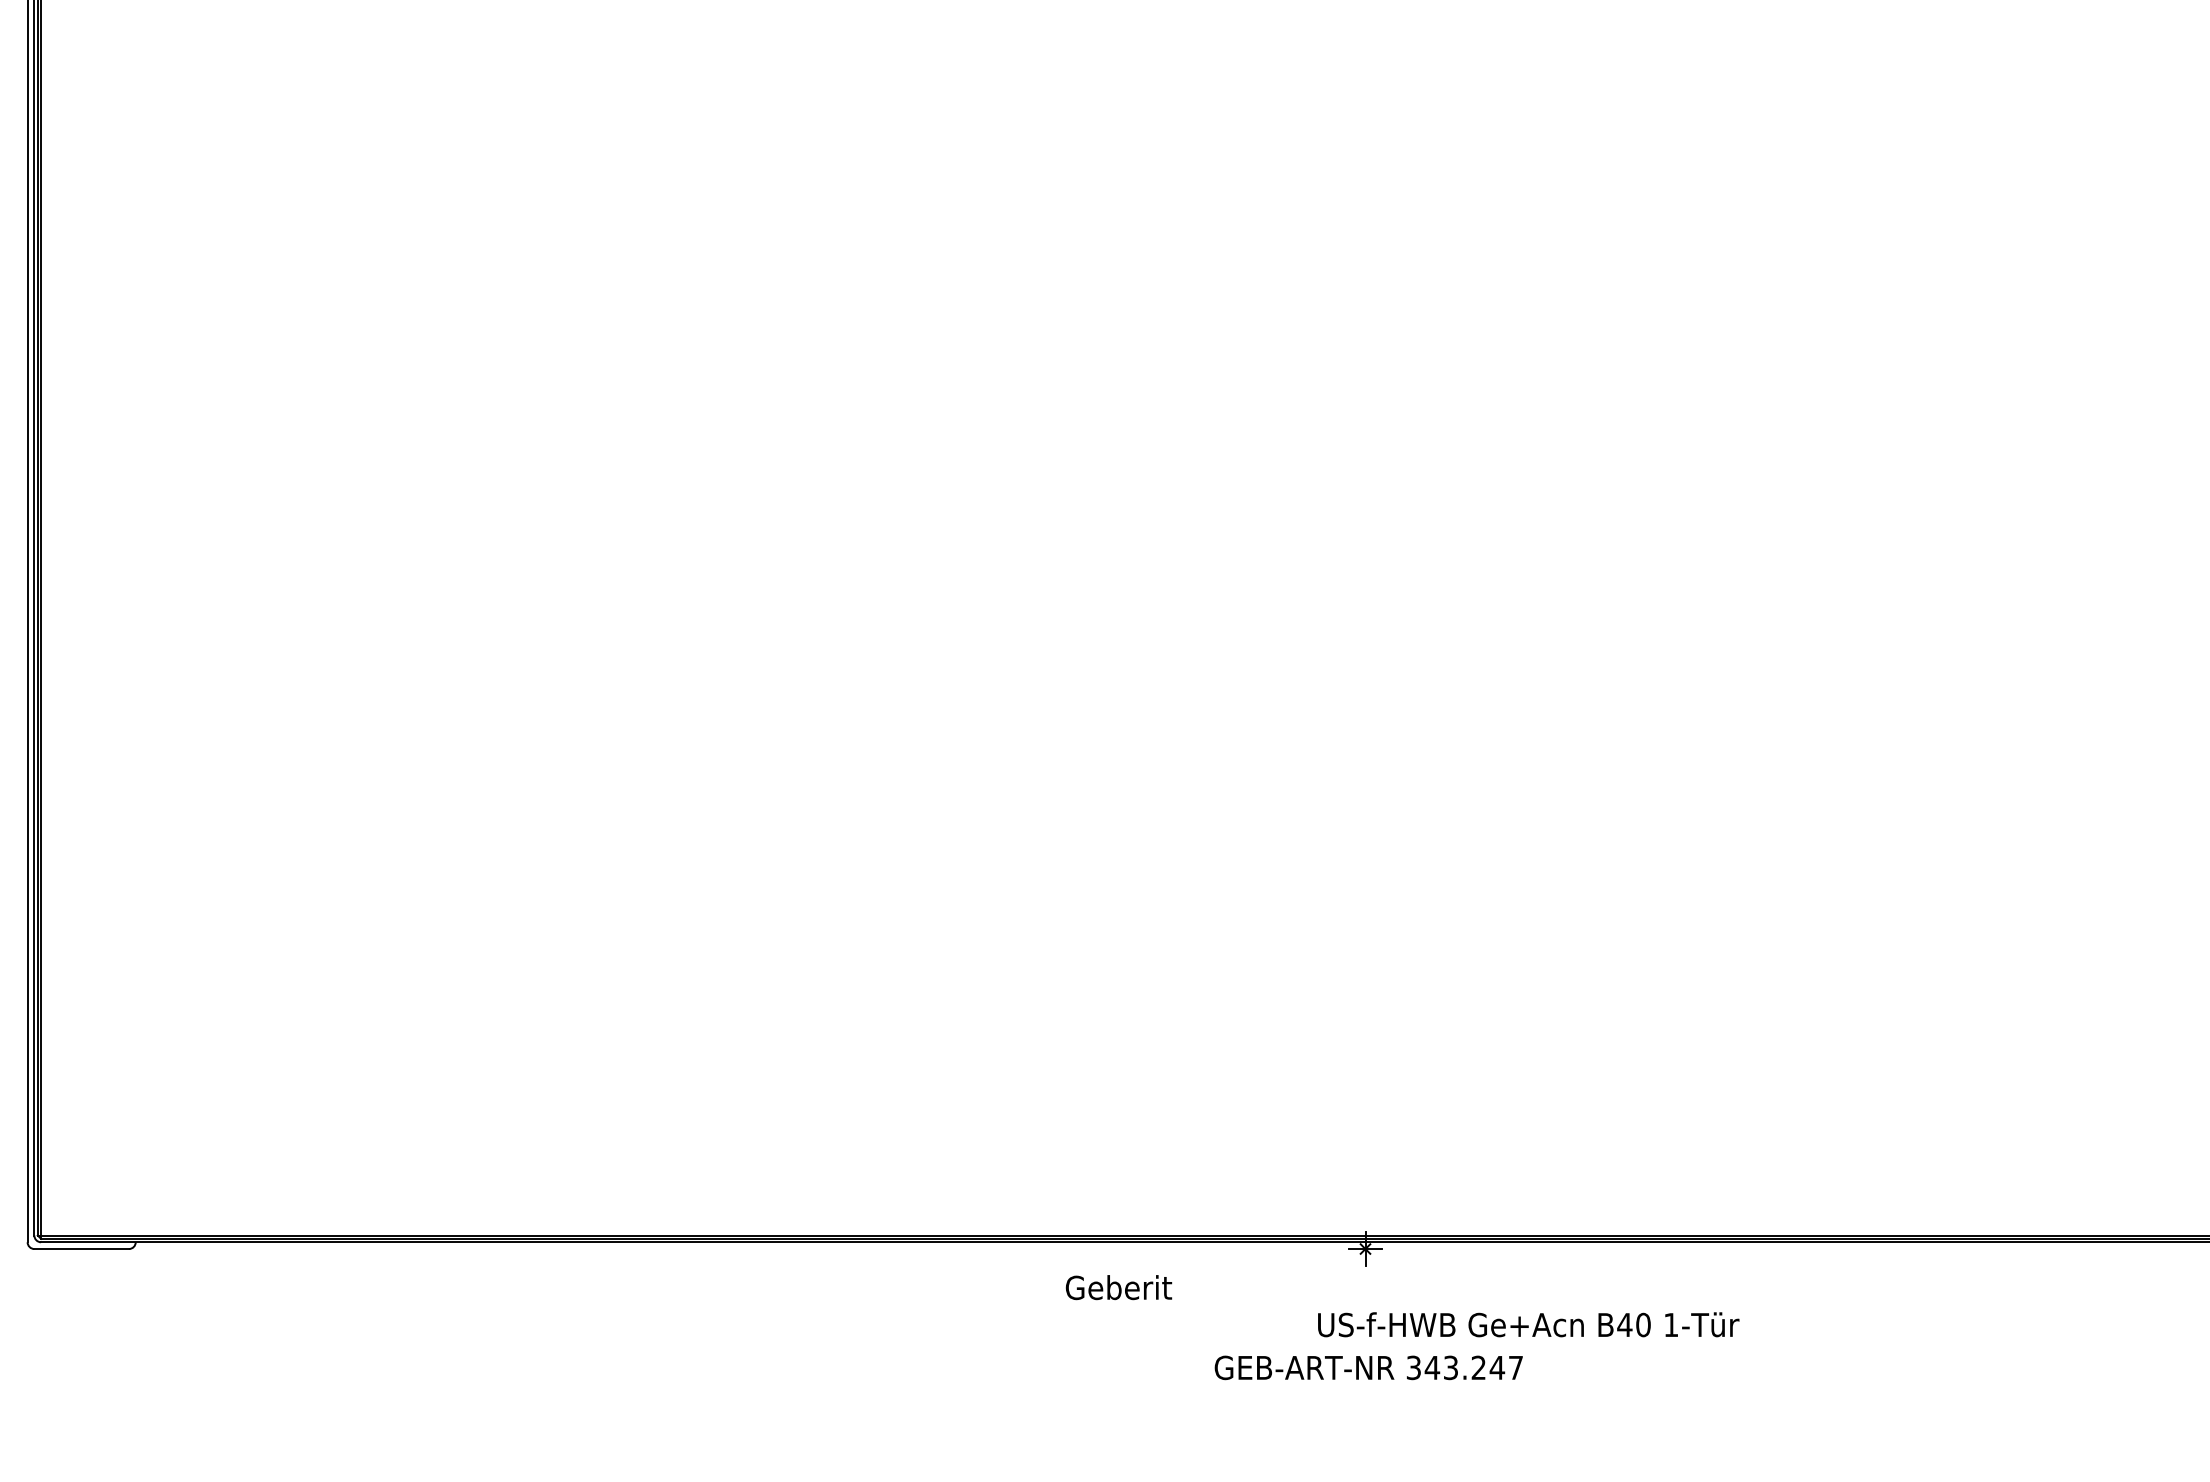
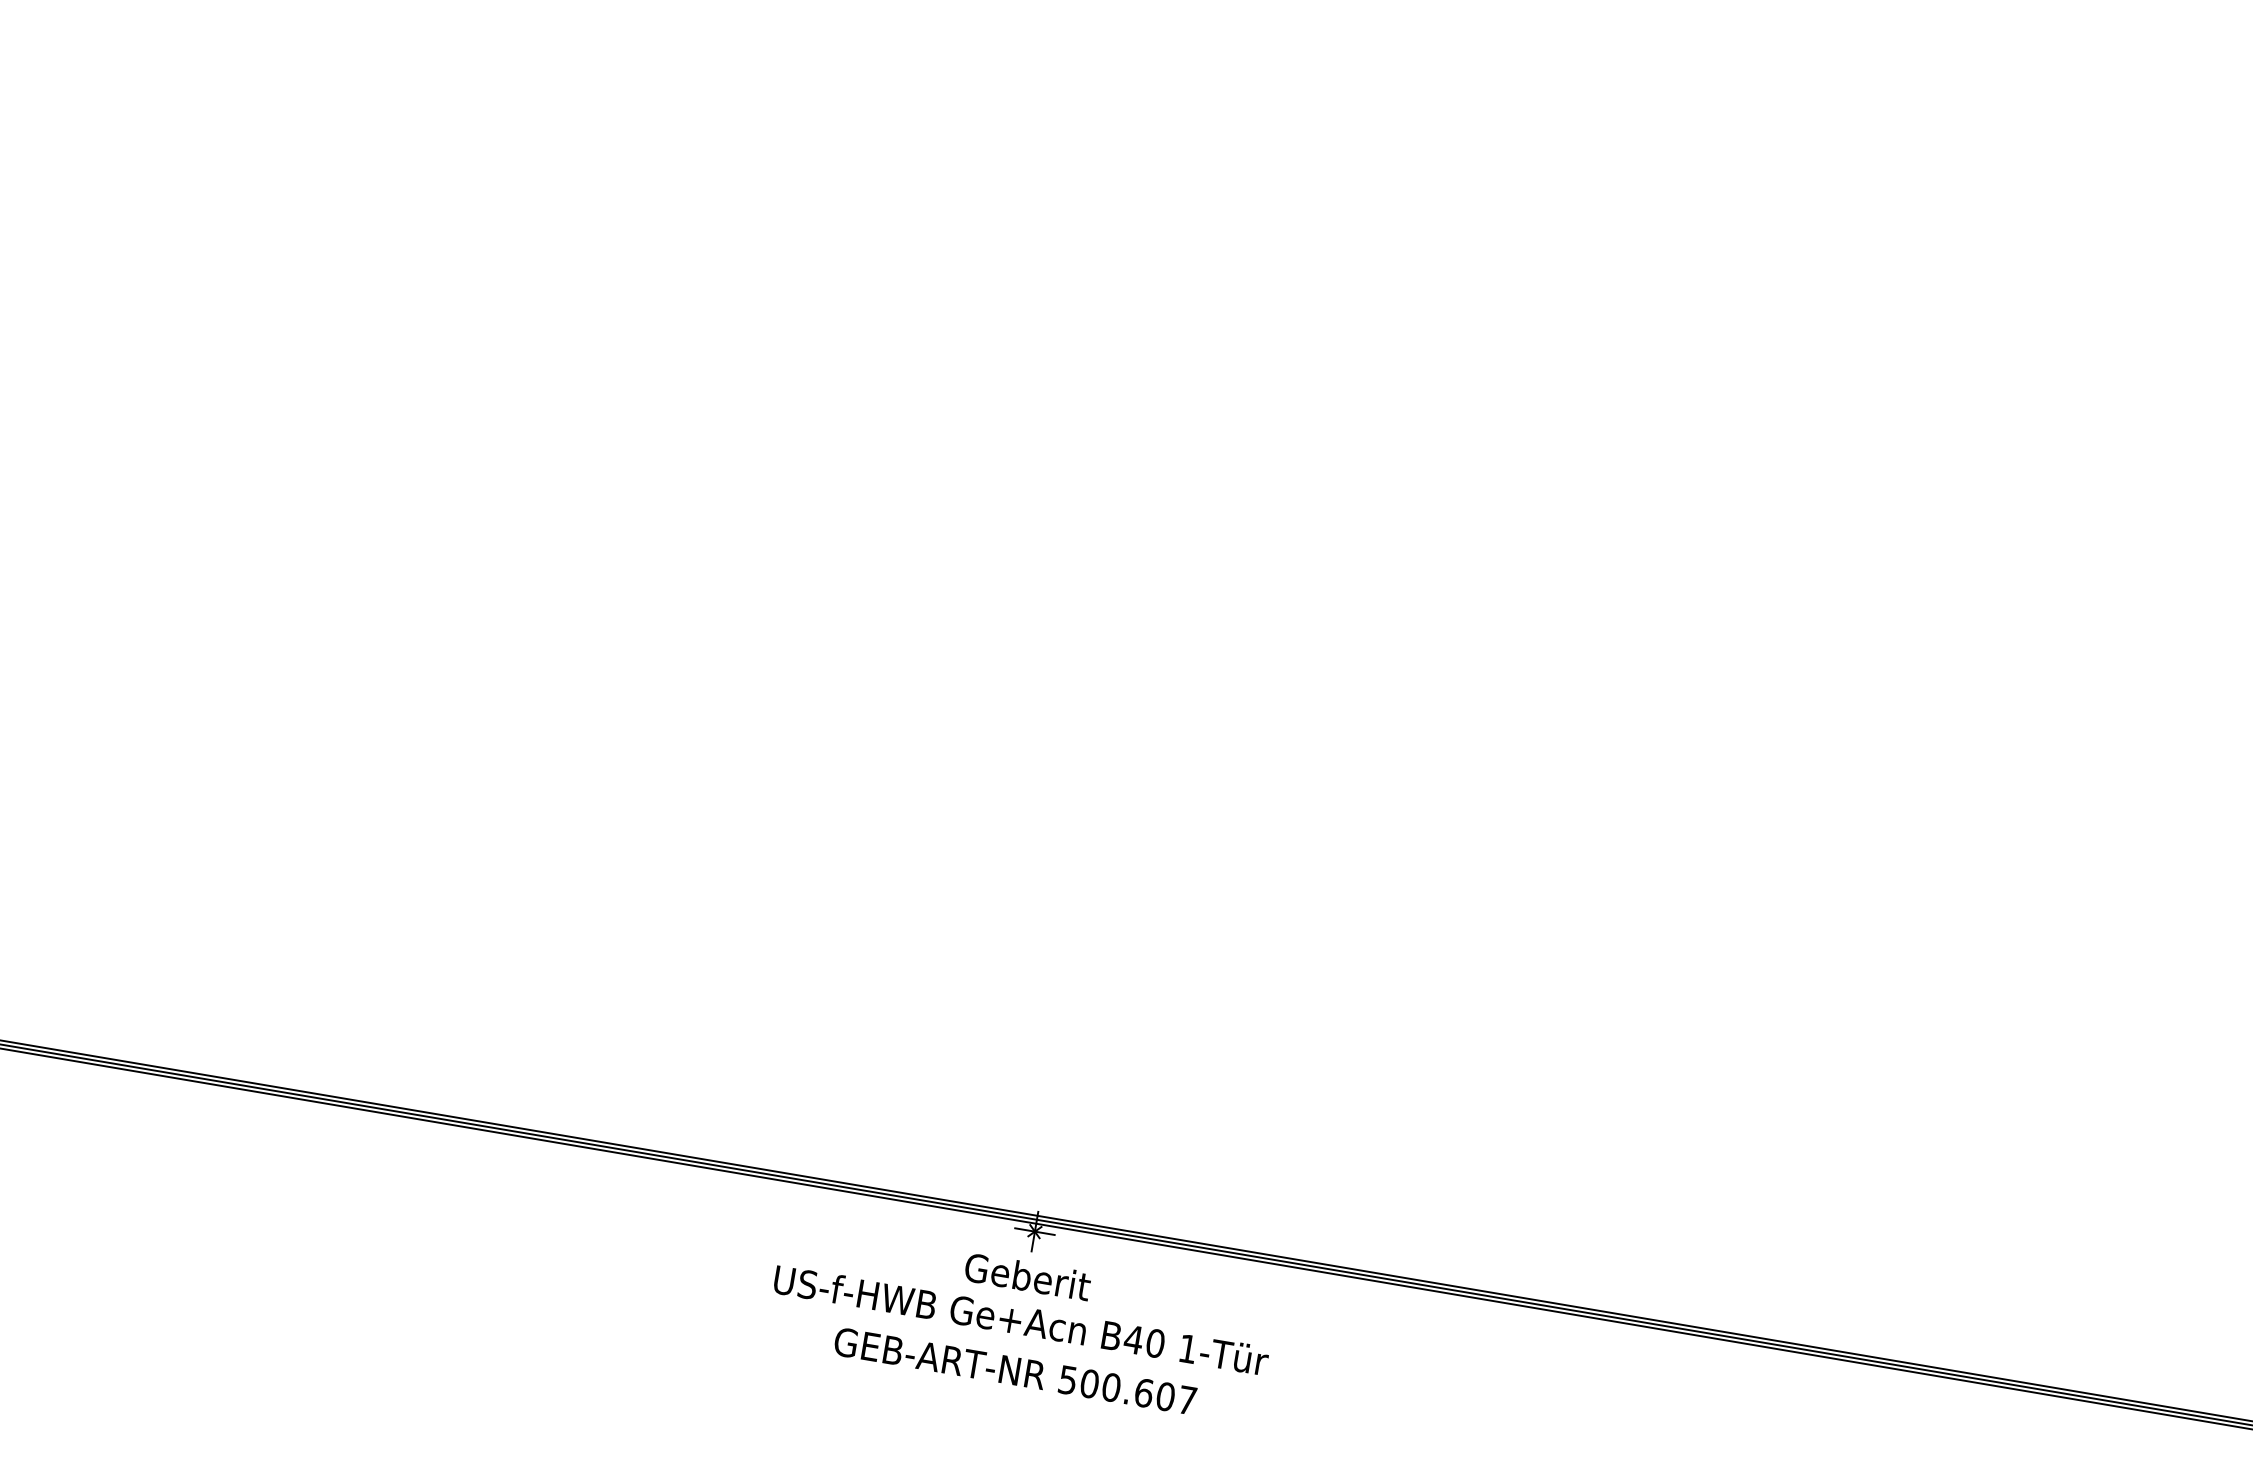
text: (1118, 1287) -> (1027, 1276), moved
text: (1528, 1324) -> (1021, 1320), moved
text: (1456, 1367) -> (1117, 1388), 343.247 -> 500.607

